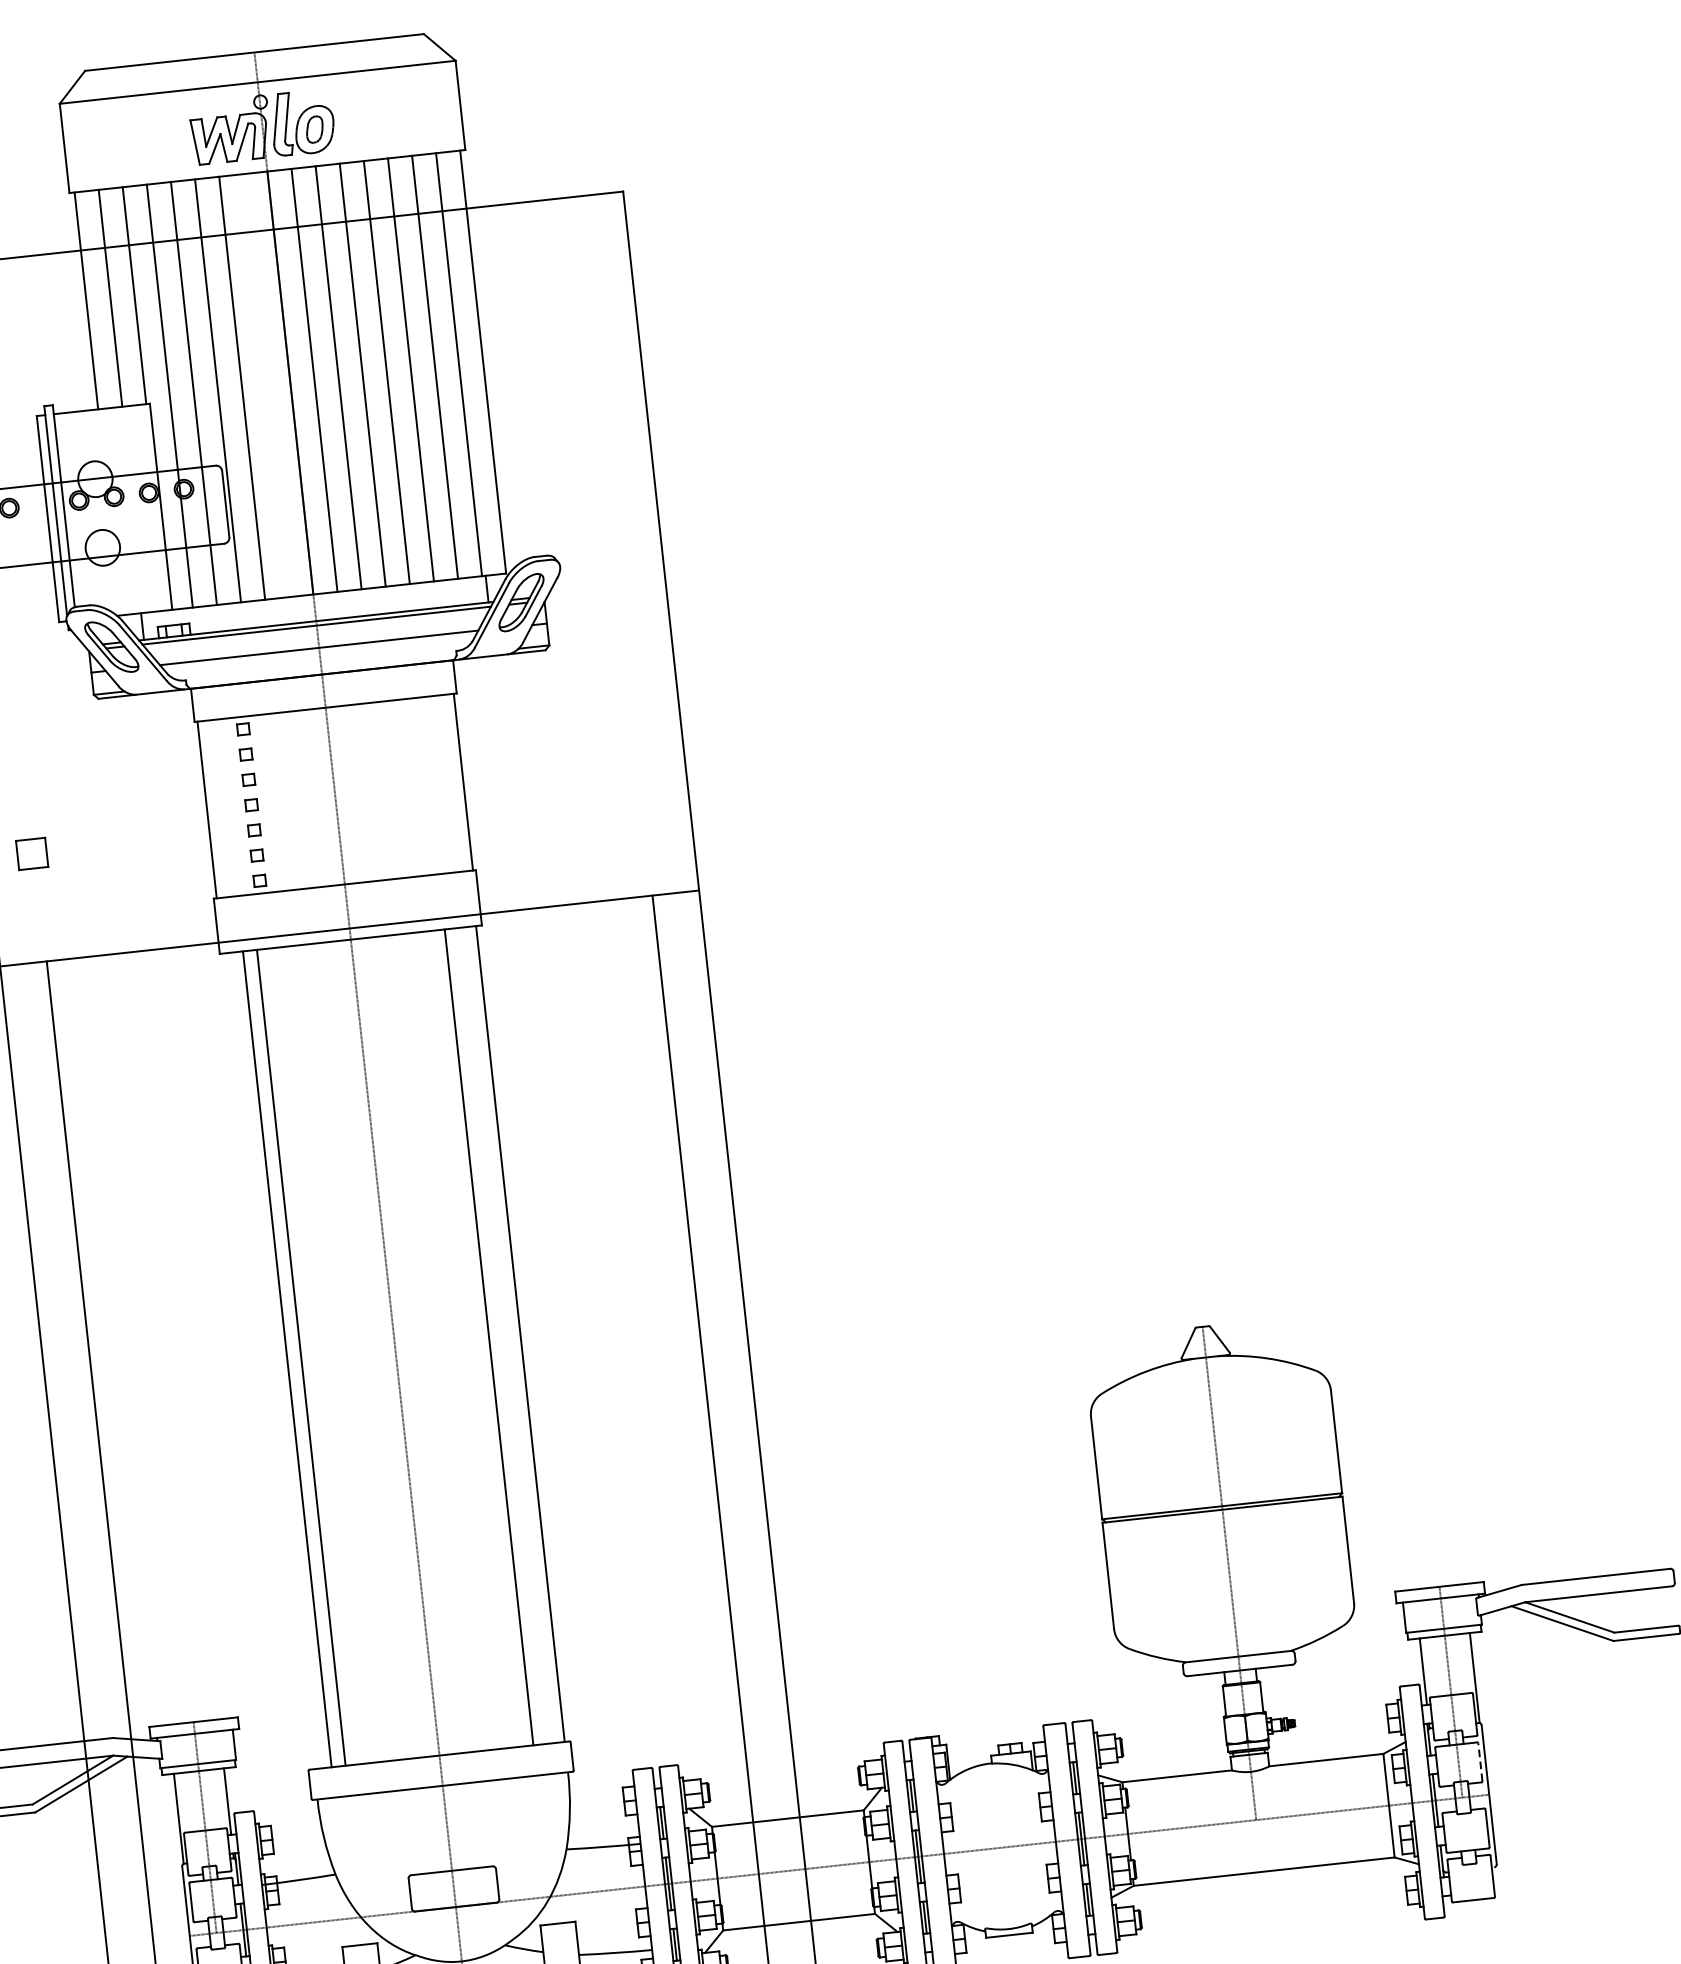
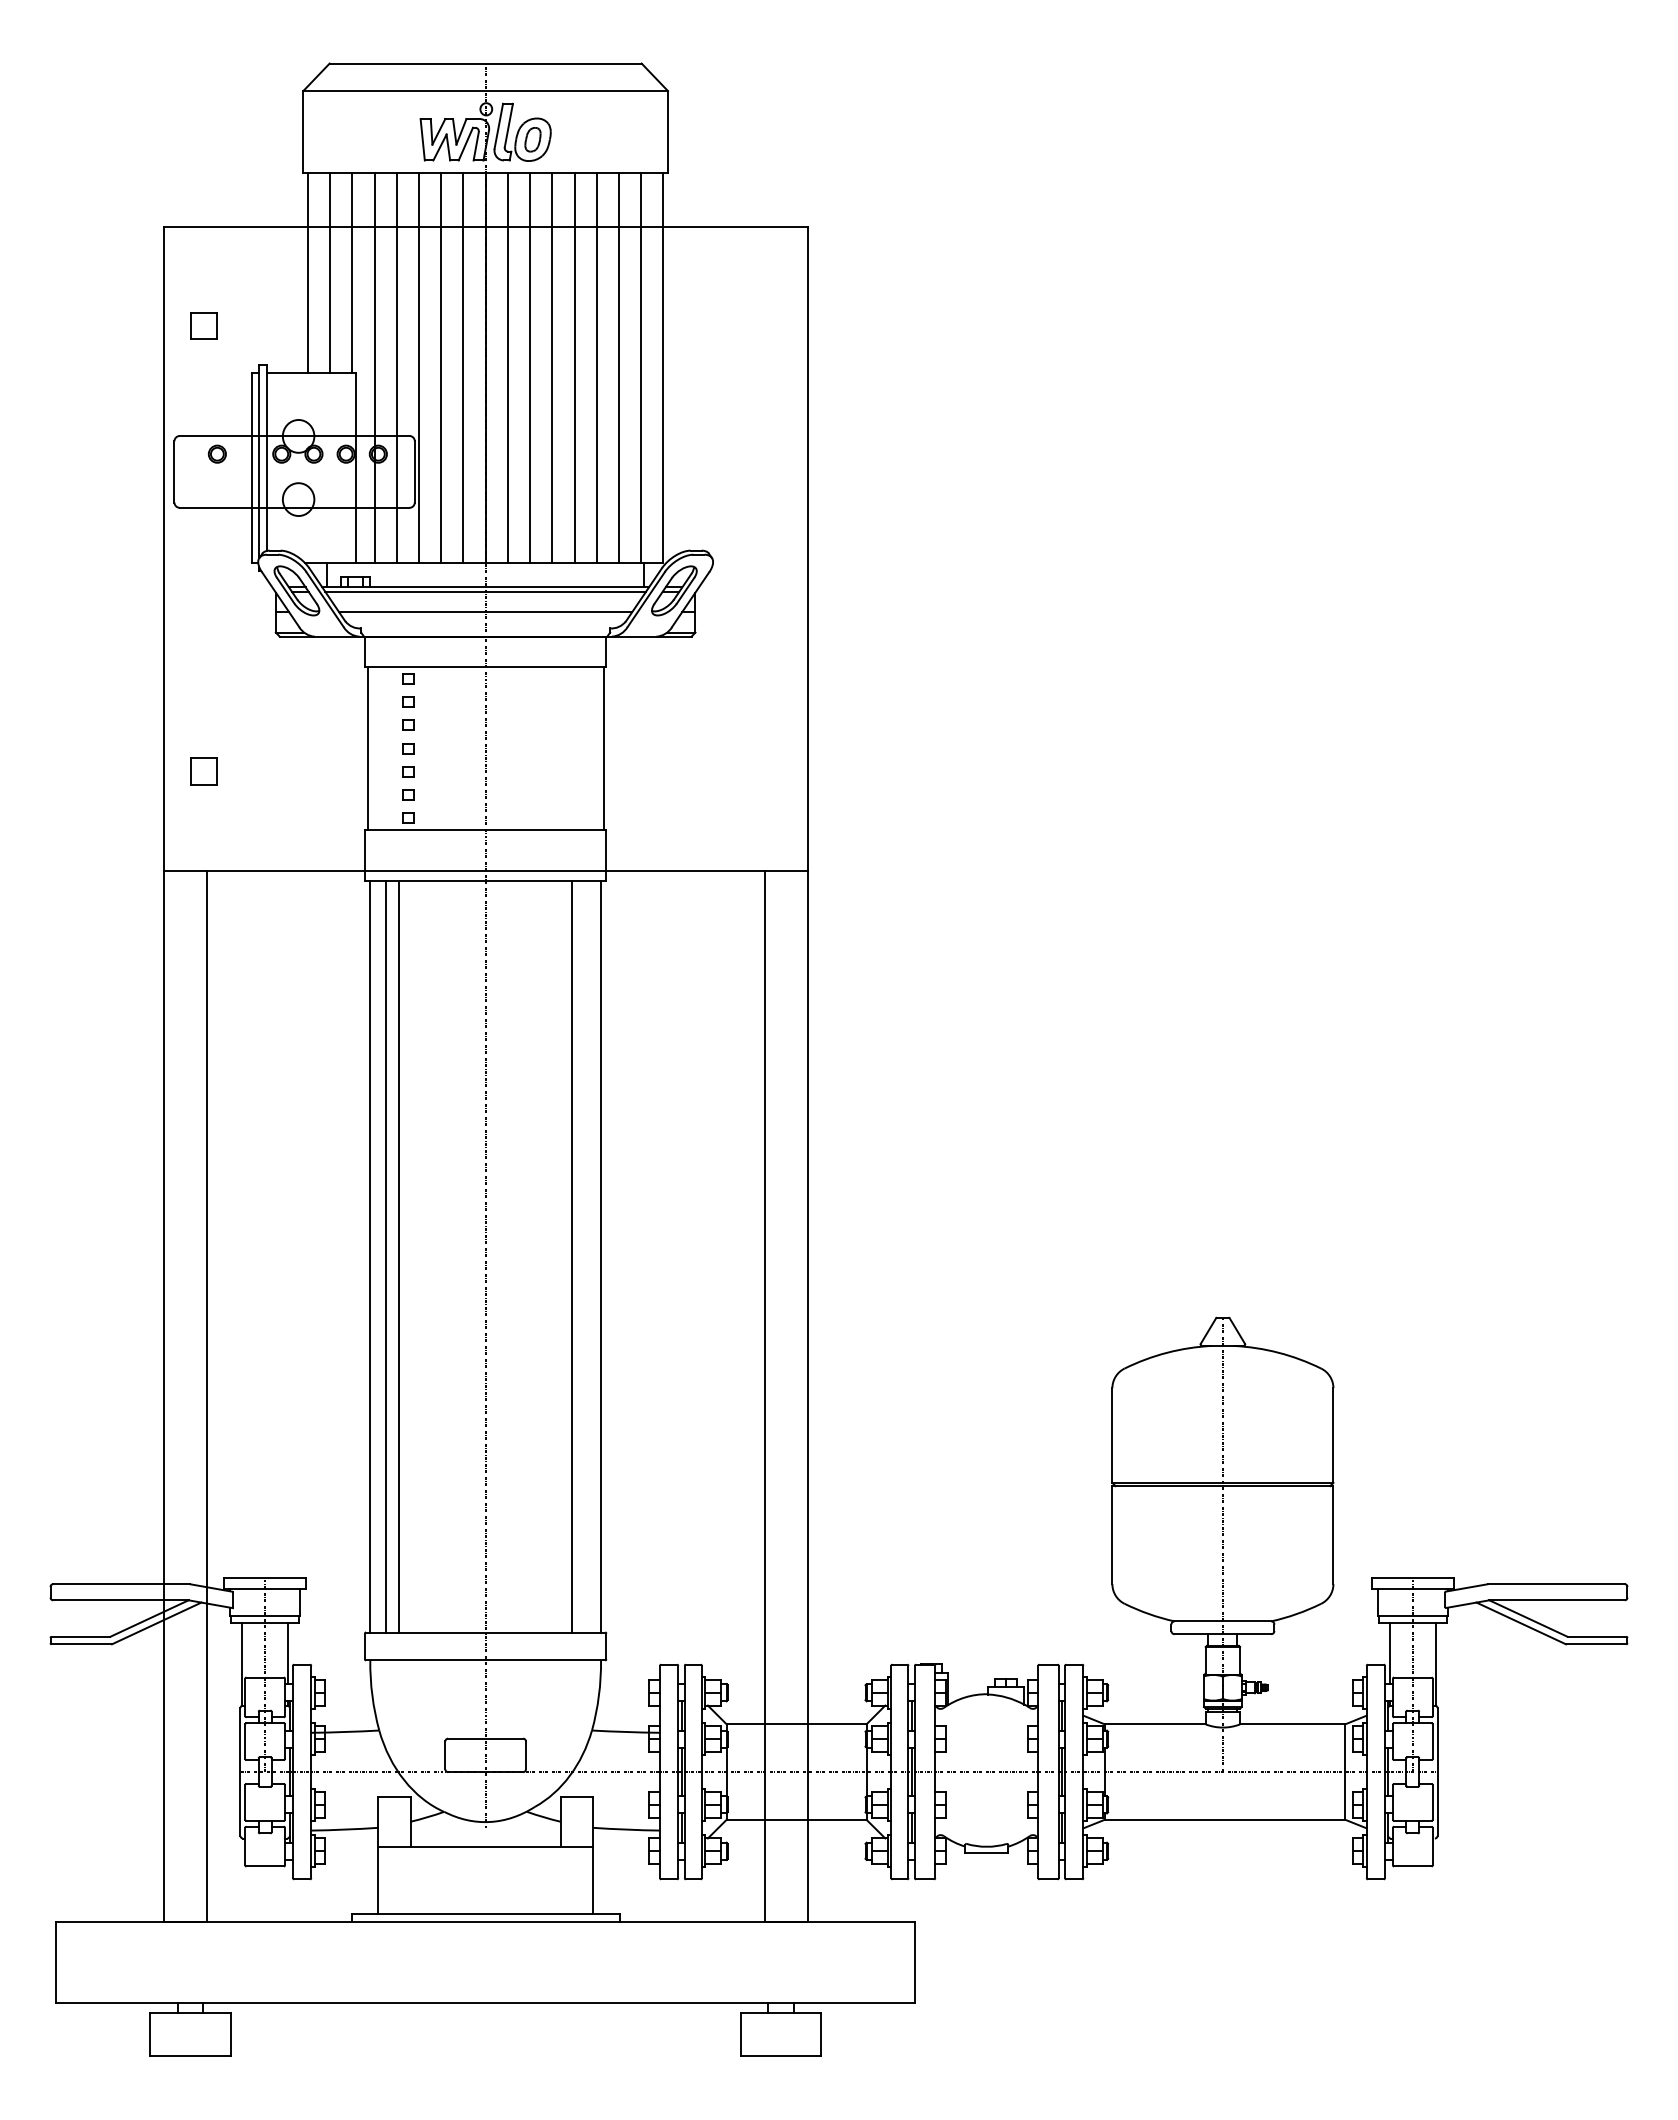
line: (266, 385) -> (463, 367), added
line: (270, 1360) -> (370, 1256), added
line: (1480, 1762) -> (1432, 1741), dashed -> solid

